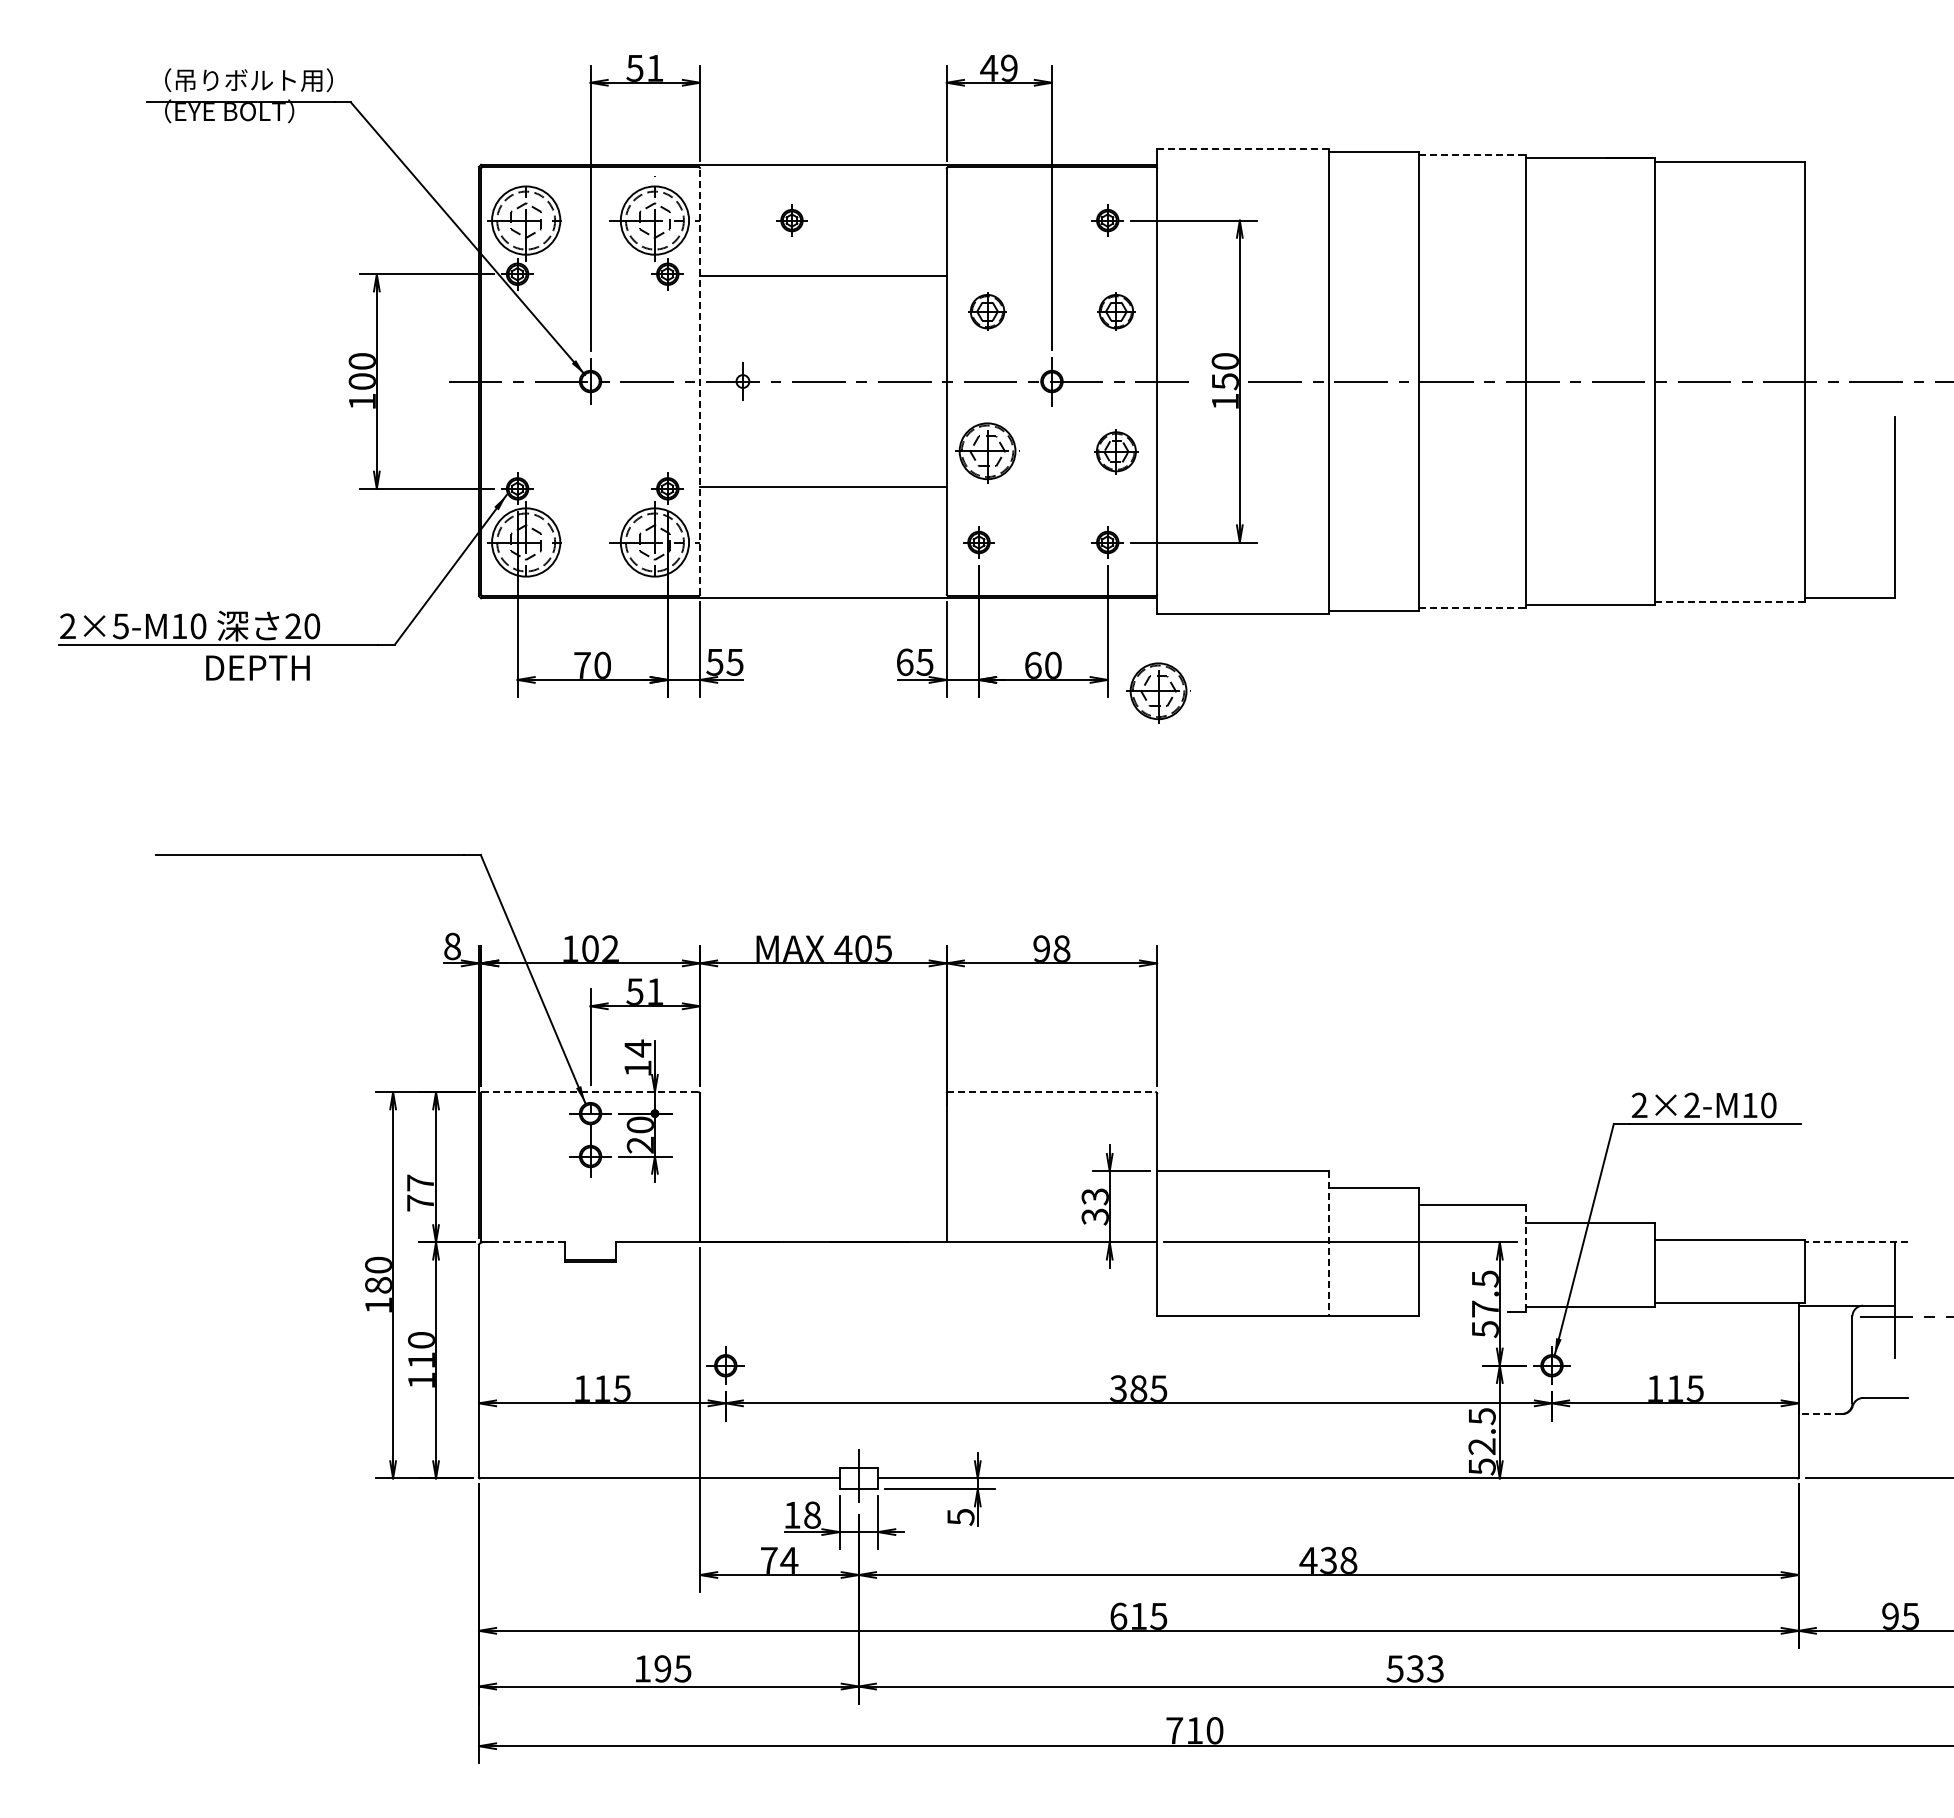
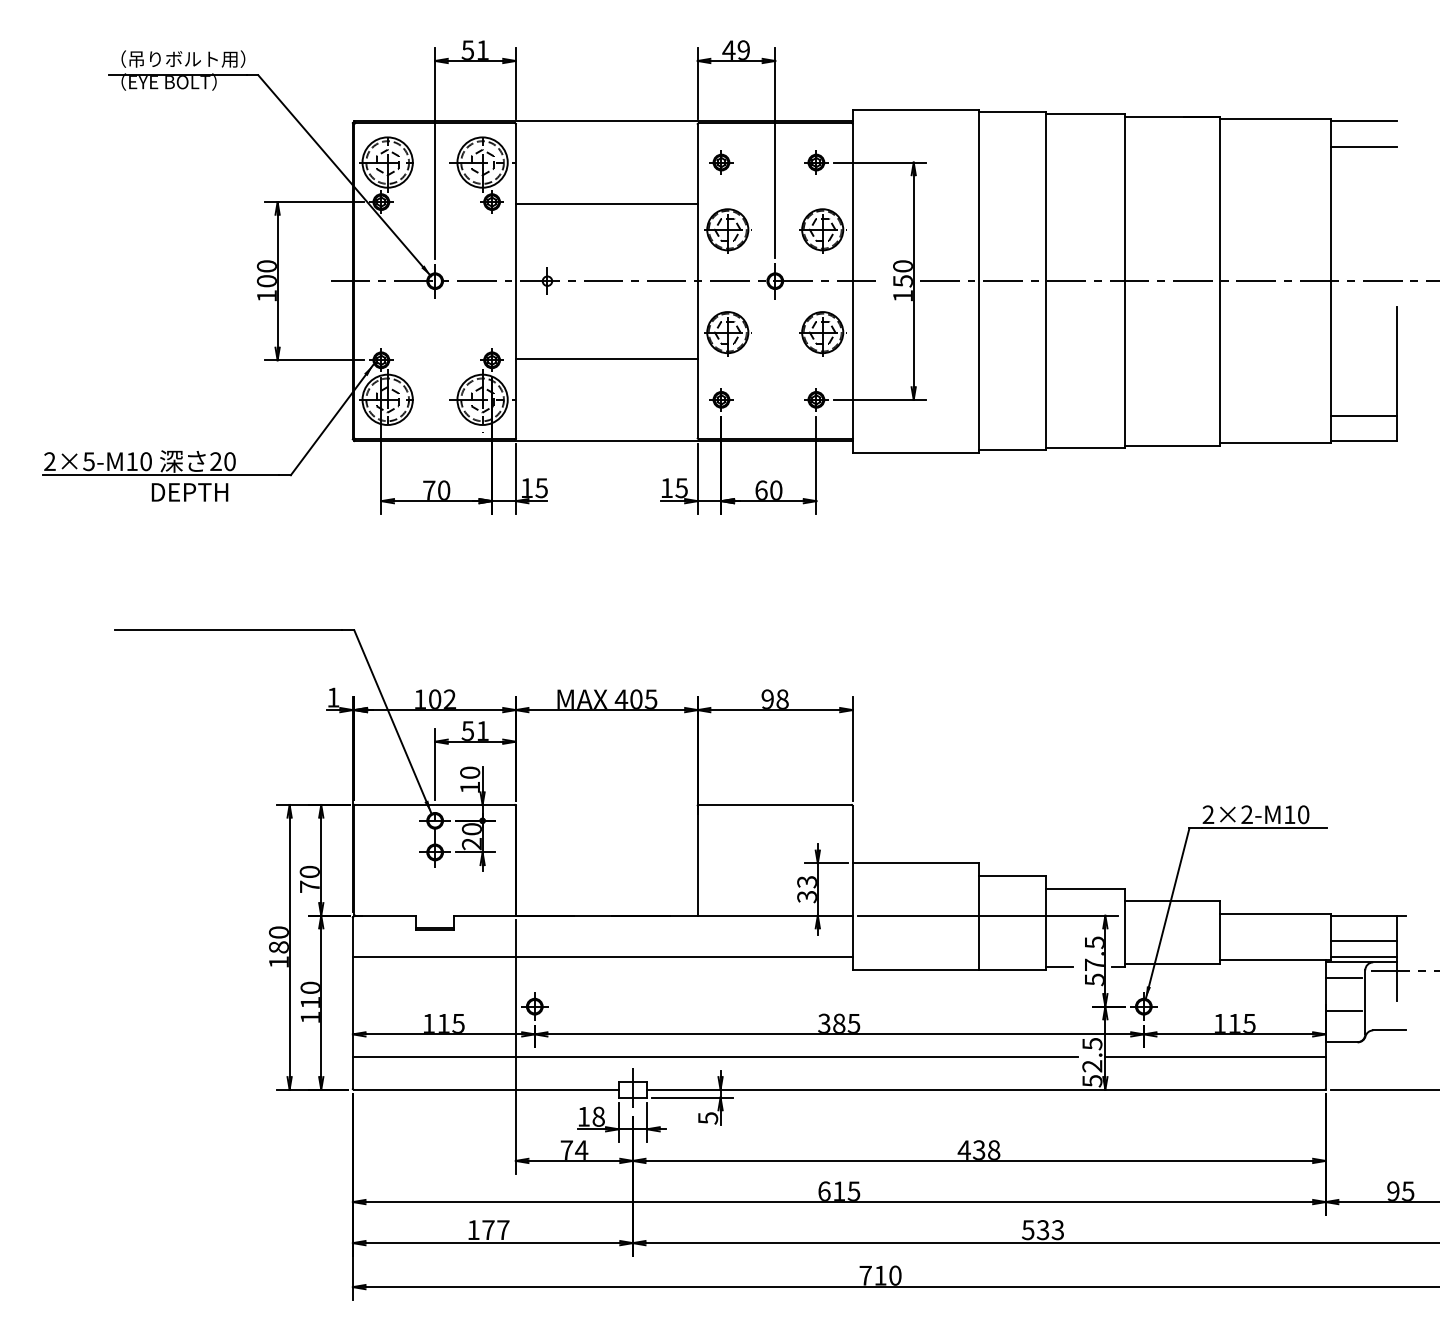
line: (1242, 148) -> (915, 109), dashed -> solid
line: (1472, 155) -> (1085, 114), dashed -> solid
line: (1850, 164) -> (1363, 121), added
line: (1850, 199) -> (1363, 147), added
part: (791, 220) -> (721, 162), moved
part: (987, 311) -> (727, 229), size x1.67
part: (1116, 311) -> (822, 229), size x1.67
line: (700, 381) -> (516, 281), dashed -> solid
part: (1116, 452) -> (822, 333), size x1.43
line: (1850, 563) -> (1363, 415), added
line: (1730, 601) -> (1275, 443), dashed -> solid
line: (1472, 607) -> (1085, 447), dashed -> solid
text: (714, 662) -> (526, 488), 55 -> 15
text: (905, 662) -> (667, 488), 65 -> 15
part: (1158, 692) -> (853, 510), removed
text: (452, 946) -> (333, 697), 8 -> 1
text: (637, 1048) -> (469, 772), 14 -> 10
line: (590, 1092) -> (435, 805), dashed -> solid
line: (1052, 1092) -> (775, 805), dashed -> solid
text: (420, 1182) -> (309, 871), 77 -> 70
line: (522, 1242) -> (384, 915), dashed -> solid
line: (1856, 1242) -> (1368, 915), dashed -> solid
line: (1328, 1244) -> (979, 917), dashed -> solid
line: (1526, 1259) -> (1125, 928), dashed -> solid
line: (1850, 1276) -> (1363, 940), added
line: (817, 1298) -> (602, 957), added
line: (1850, 1298) -> (1363, 957), added
line: (1437, 1311) -> (1059, 966), added
line: (1823, 1327) -> (1343, 978), added
line: (1823, 1371) -> (1343, 1010), added
line: (1820, 1414) -> (1341, 1042), dashed -> solid
line: (970, 1433) -> (715, 1056), added
line: (1648, 1433) -> (1214, 1056), added
text: (672, 1668) -> (495, 1229), 195 -> 177

